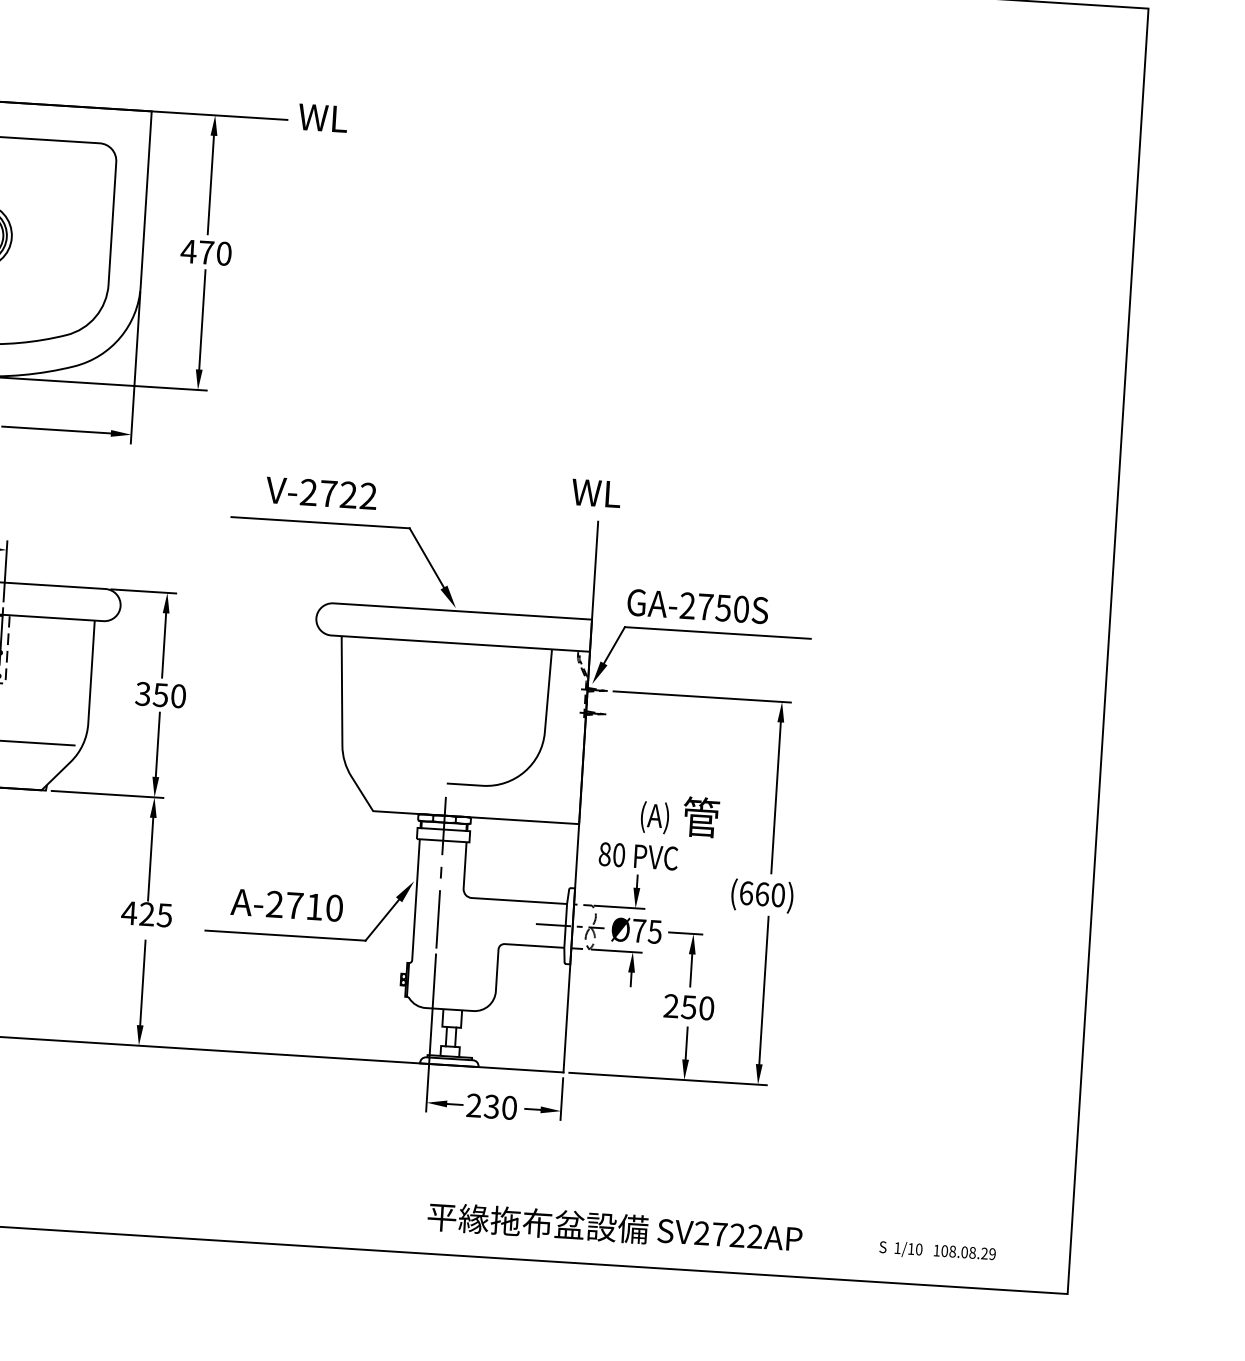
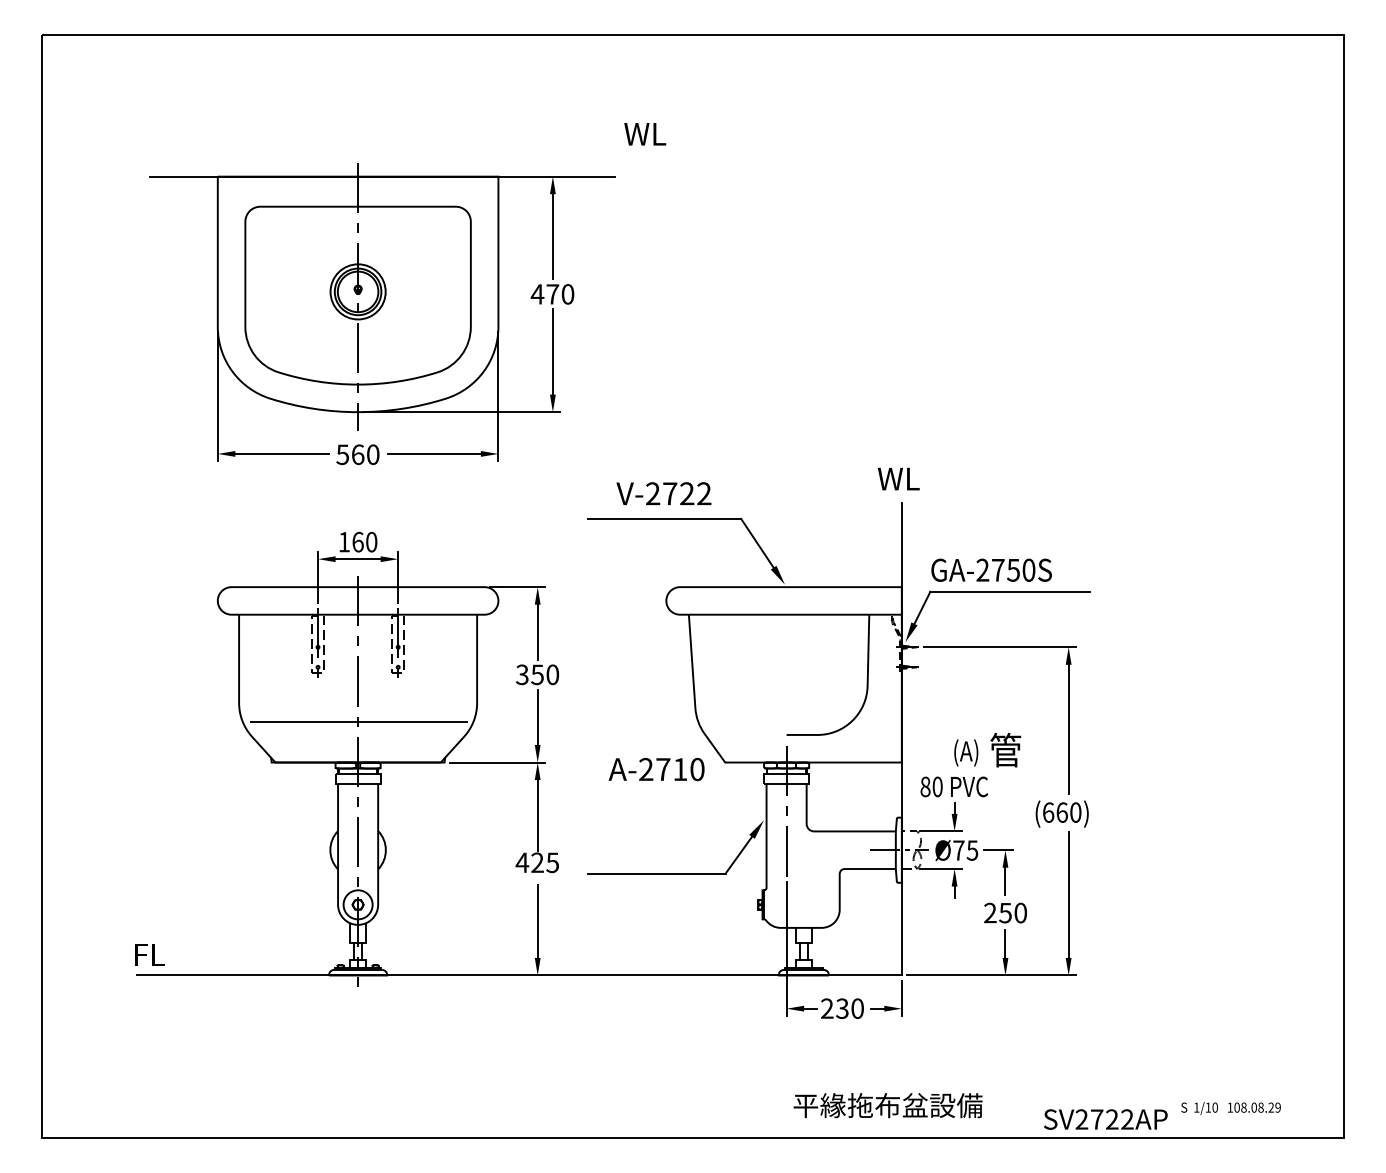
text: (323, 118) -> (645, 134), moved
text: (286, 905) -> (656, 769), moved
text: (729, 1235) -> (1105, 1119), moved

